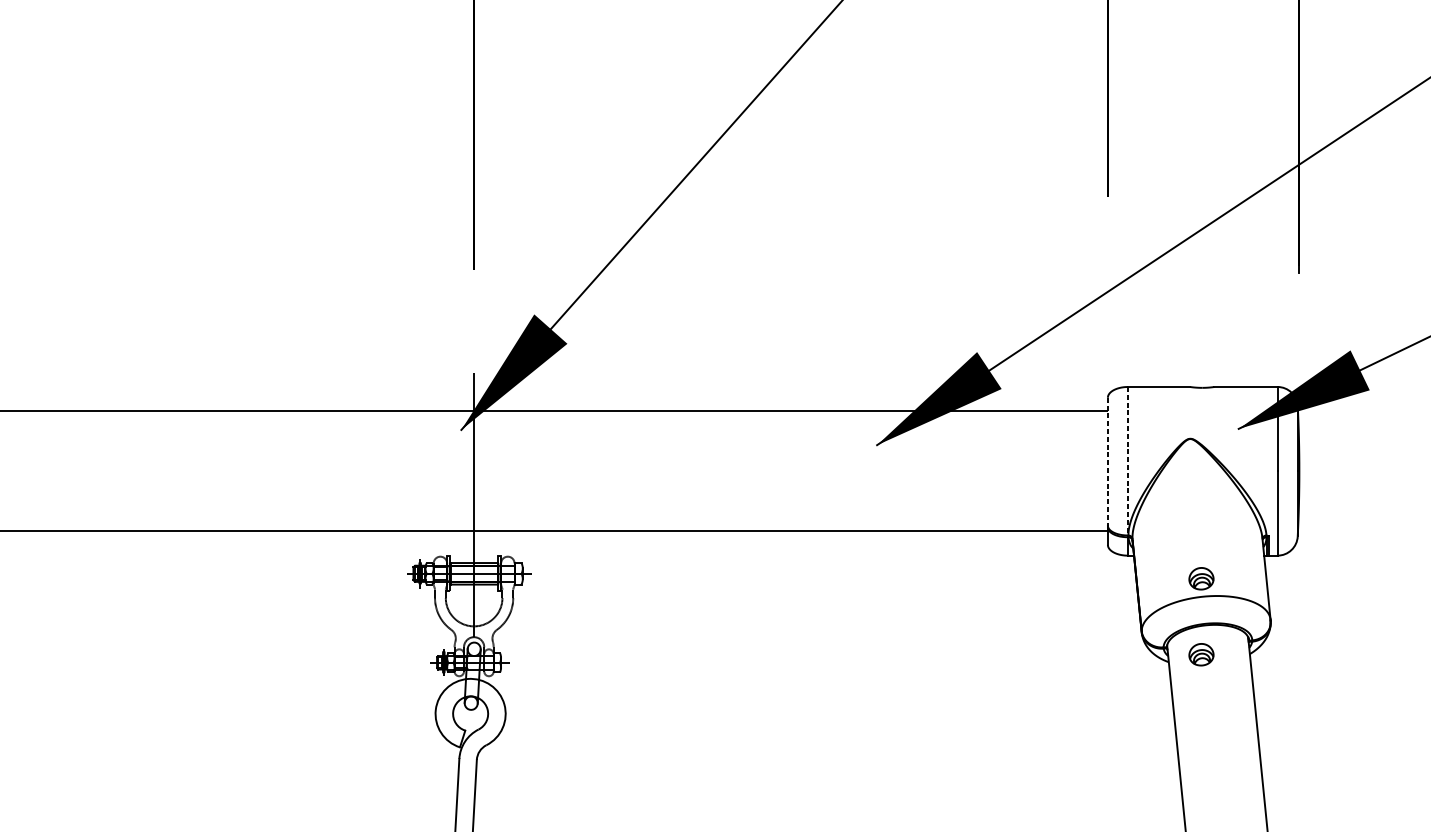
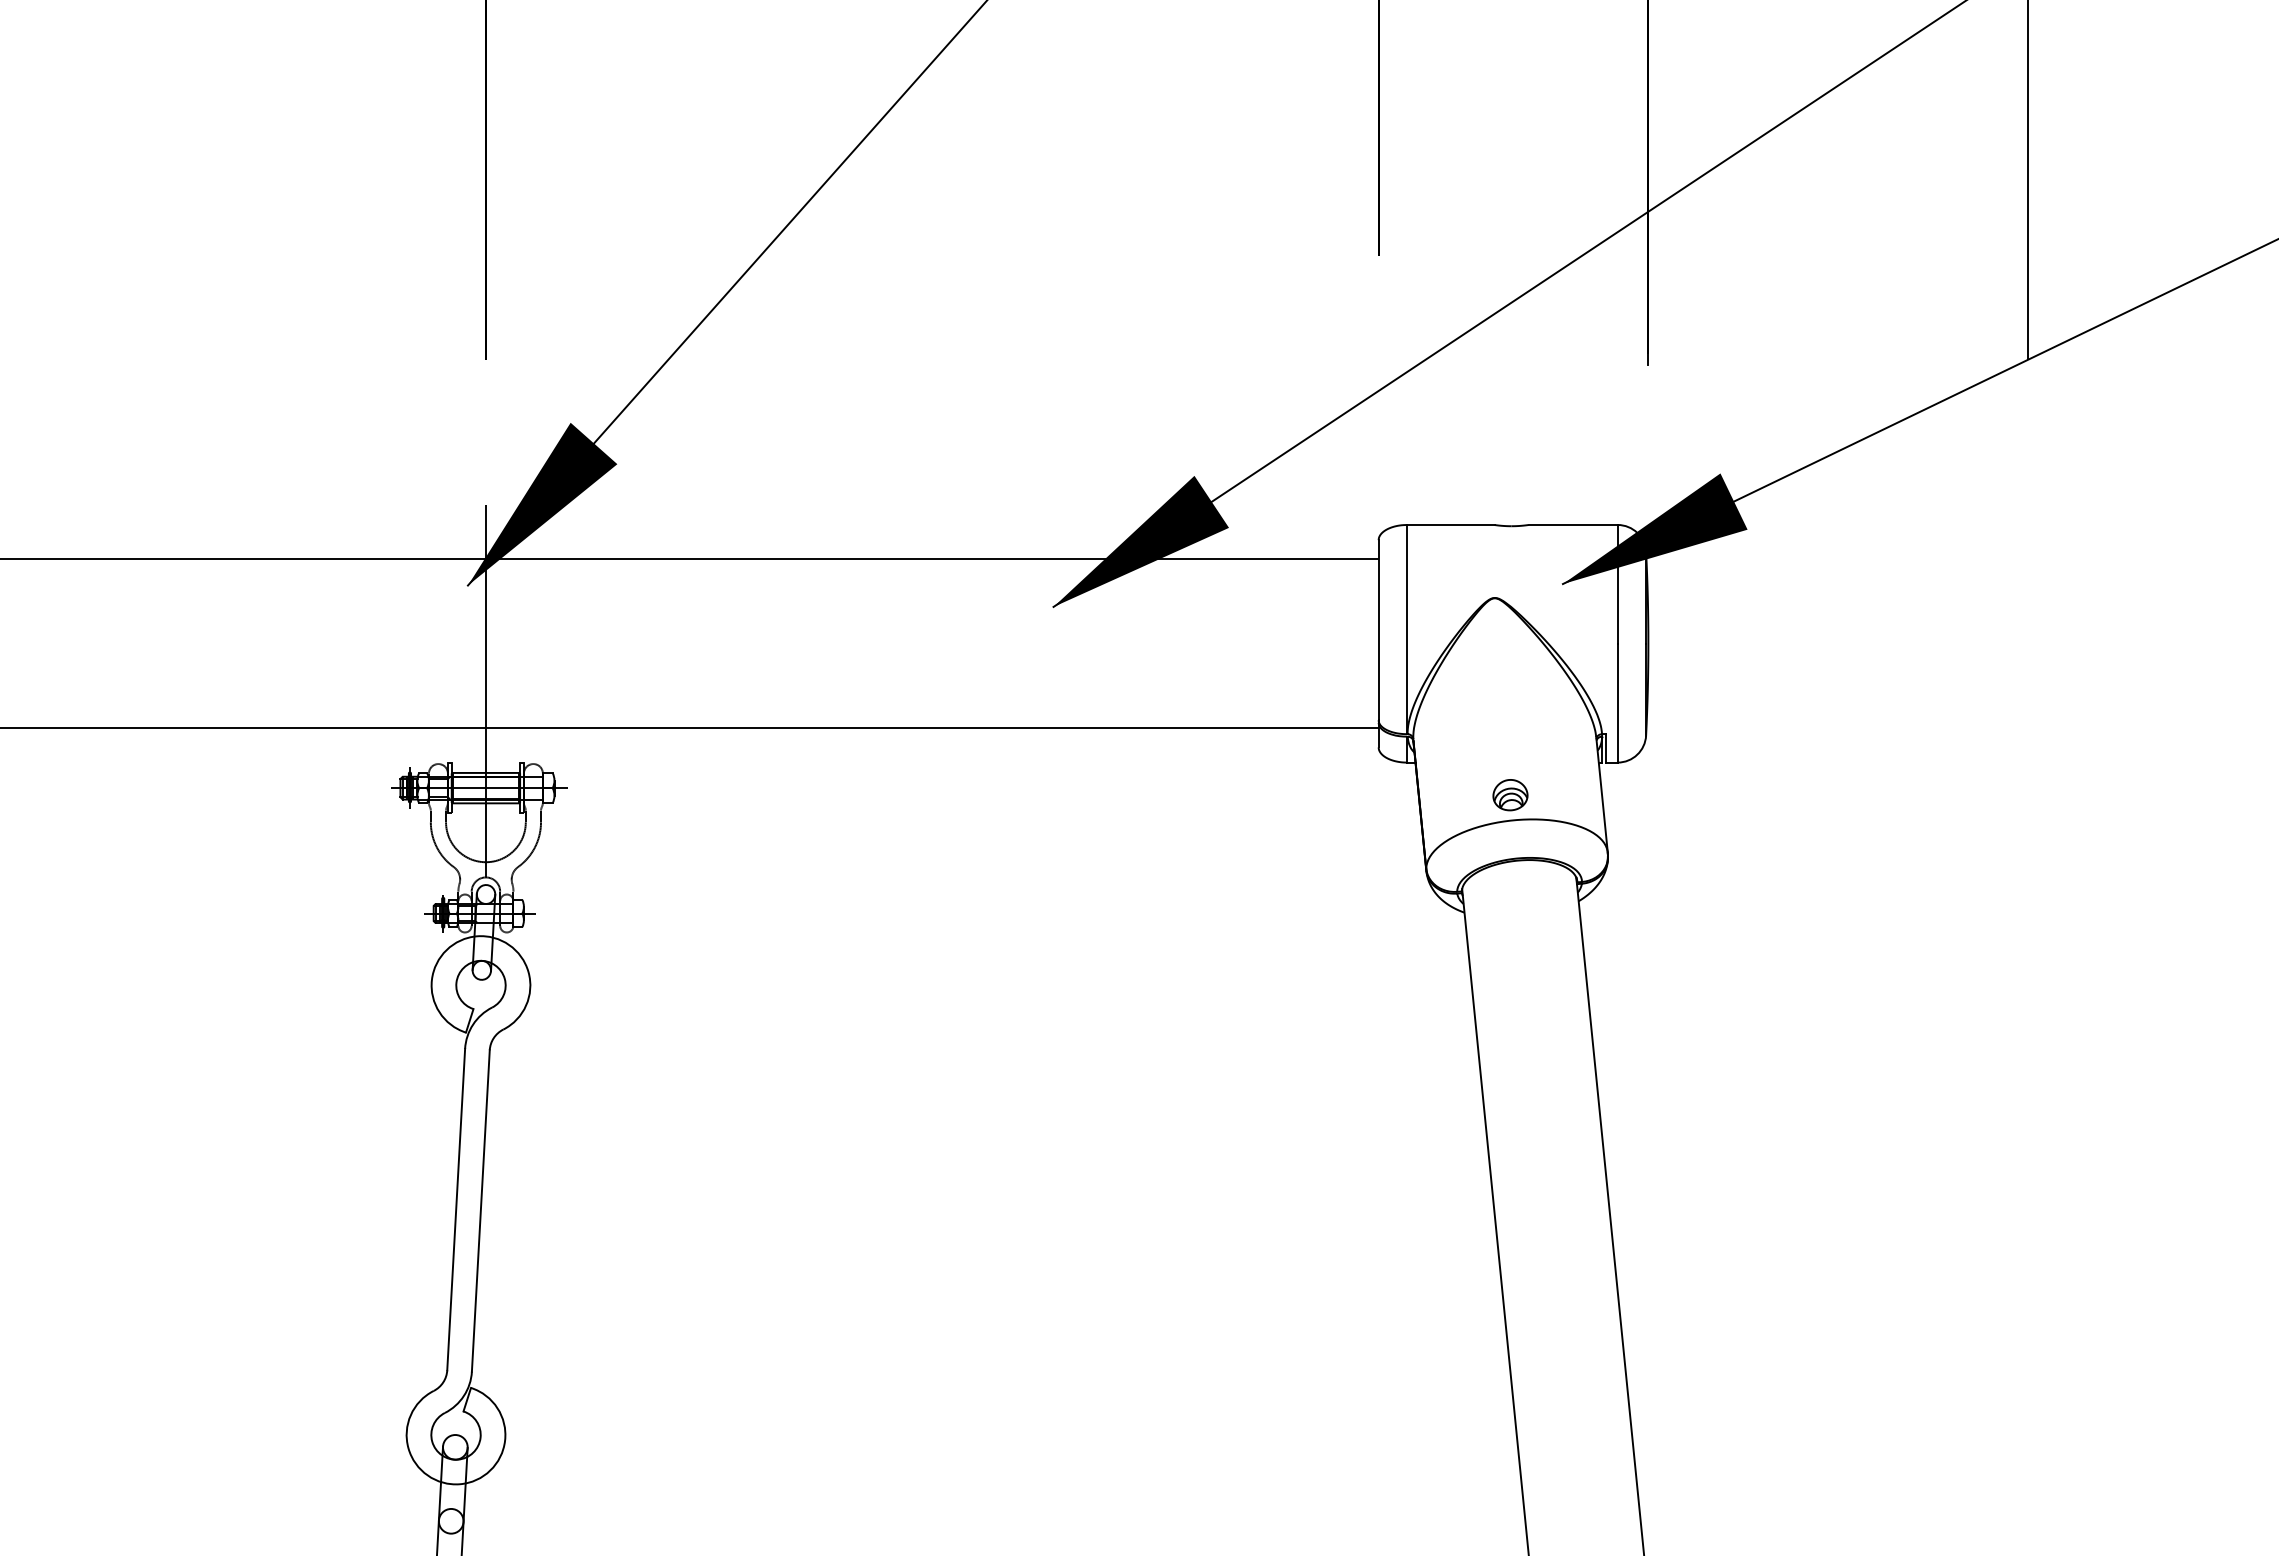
line: (1107, 461) -> (1378, 630), dashed -> solid
line: (1128, 461) -> (1407, 629), dashed -> solid
part: (1201, 654) -> (1510, 902), removed

